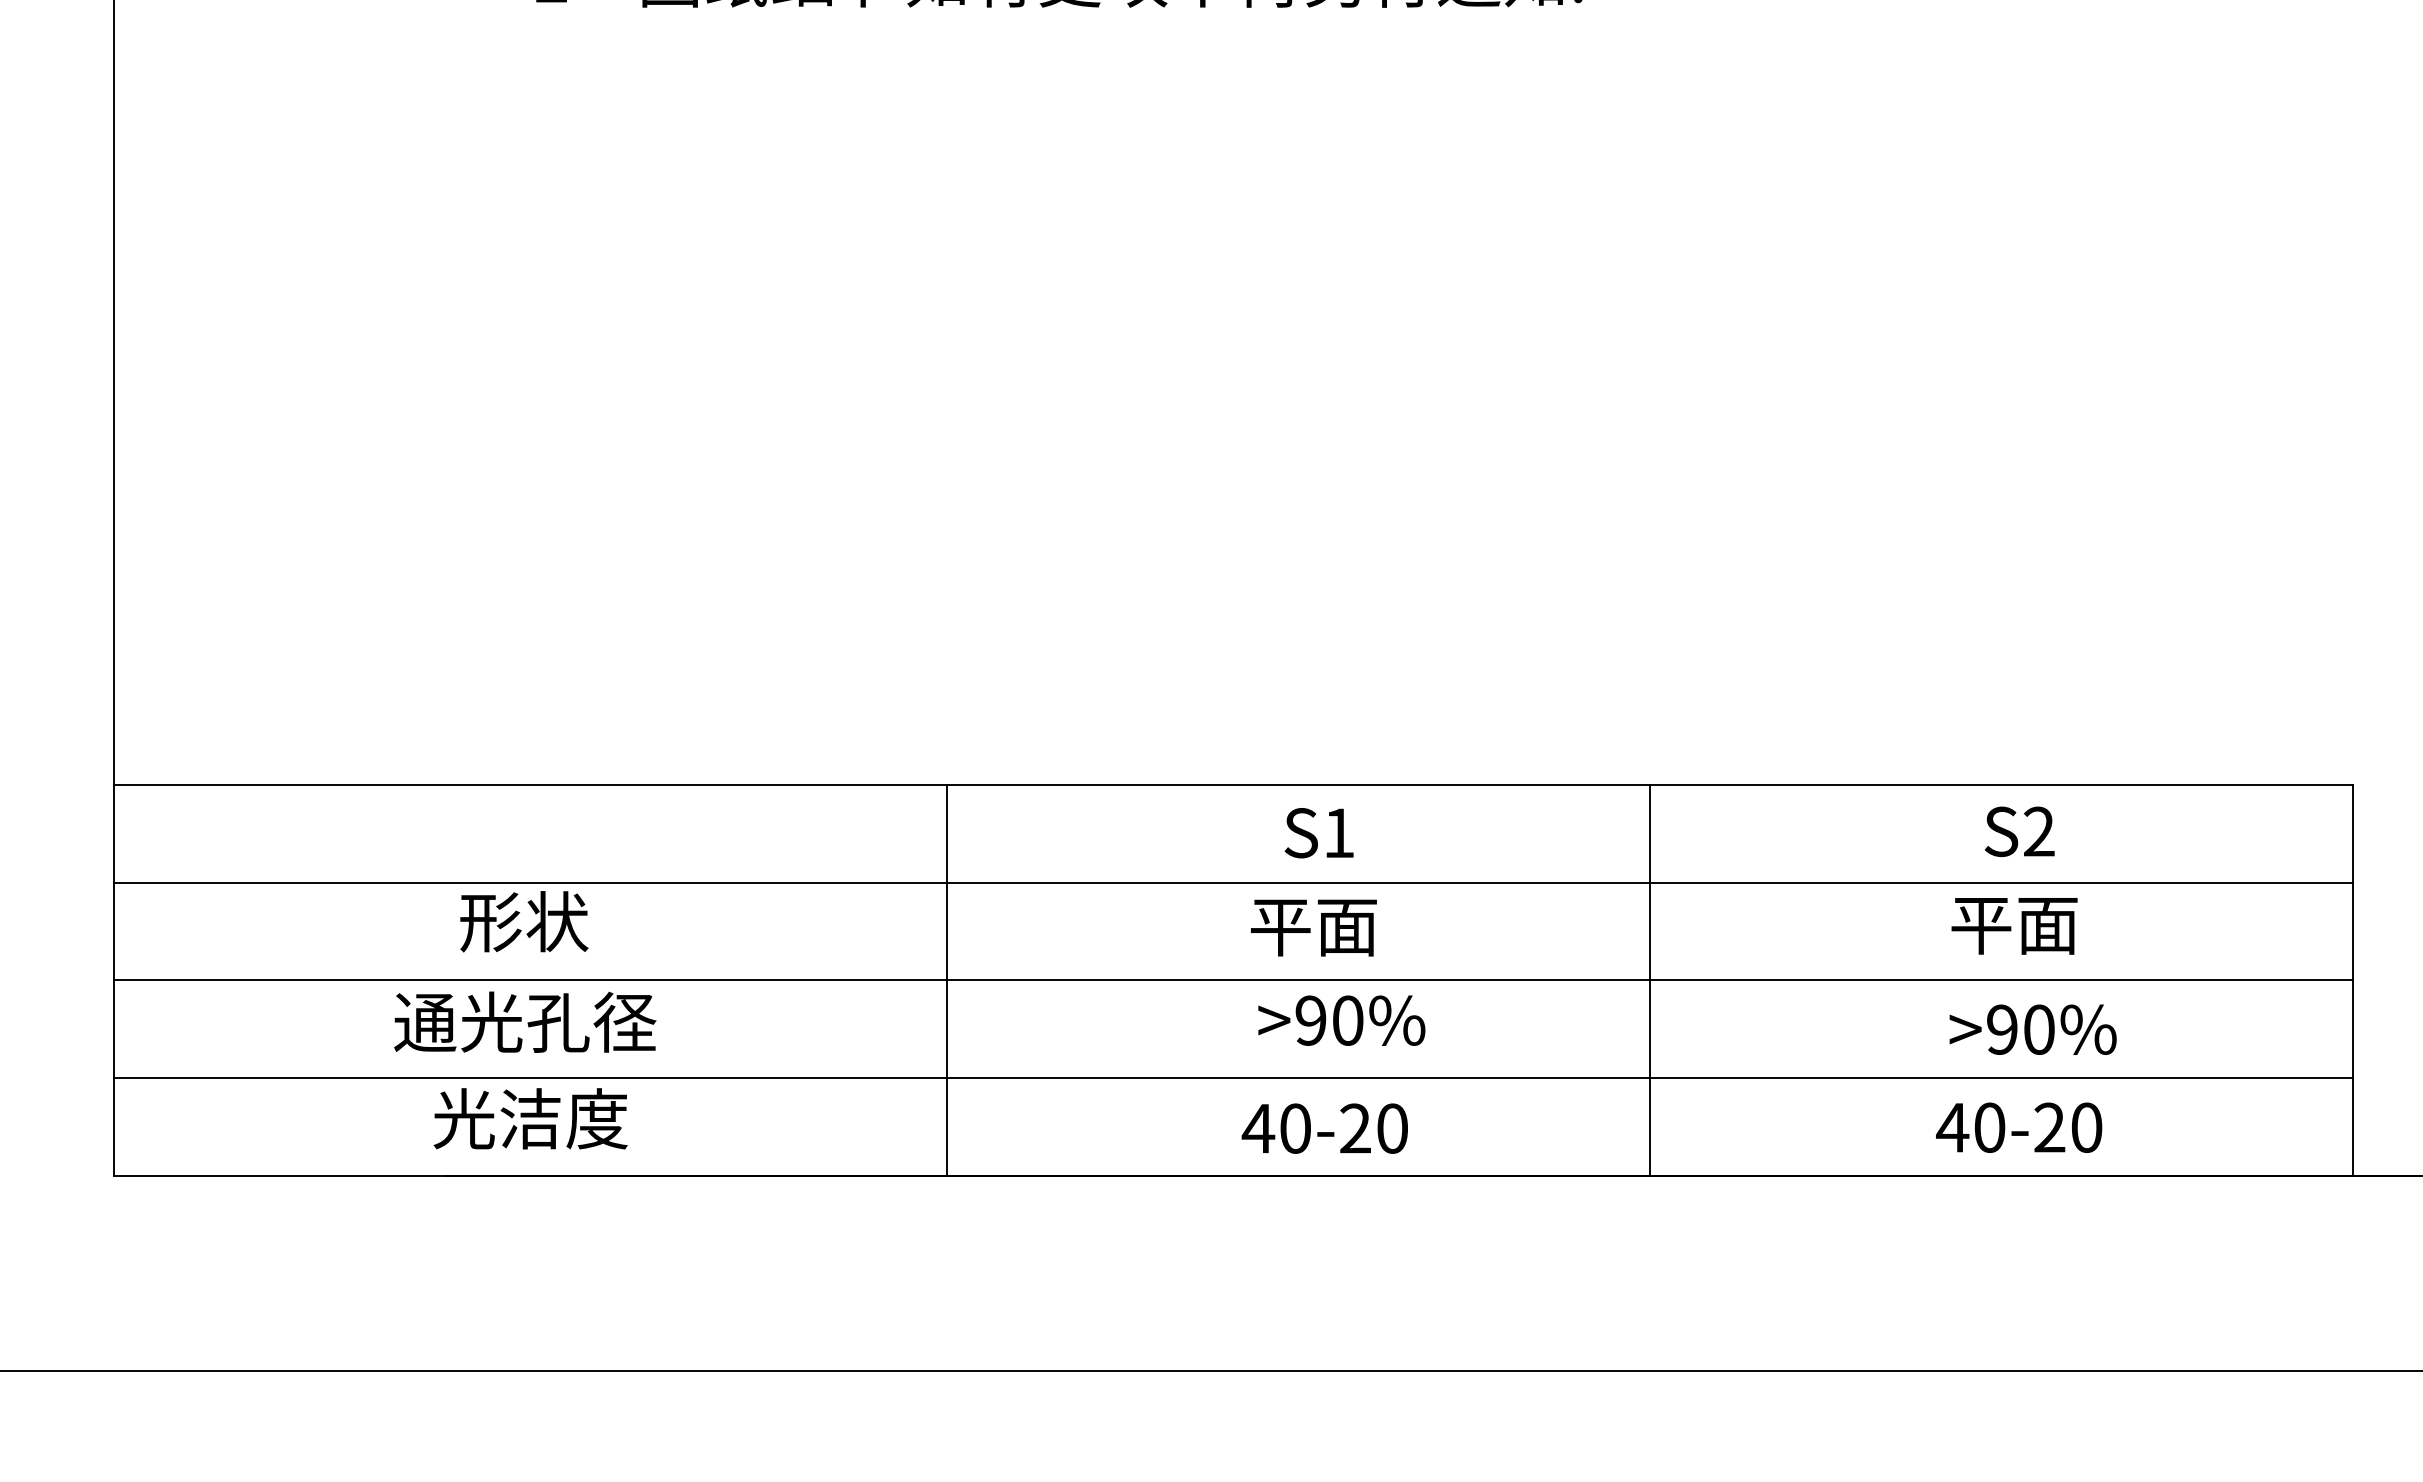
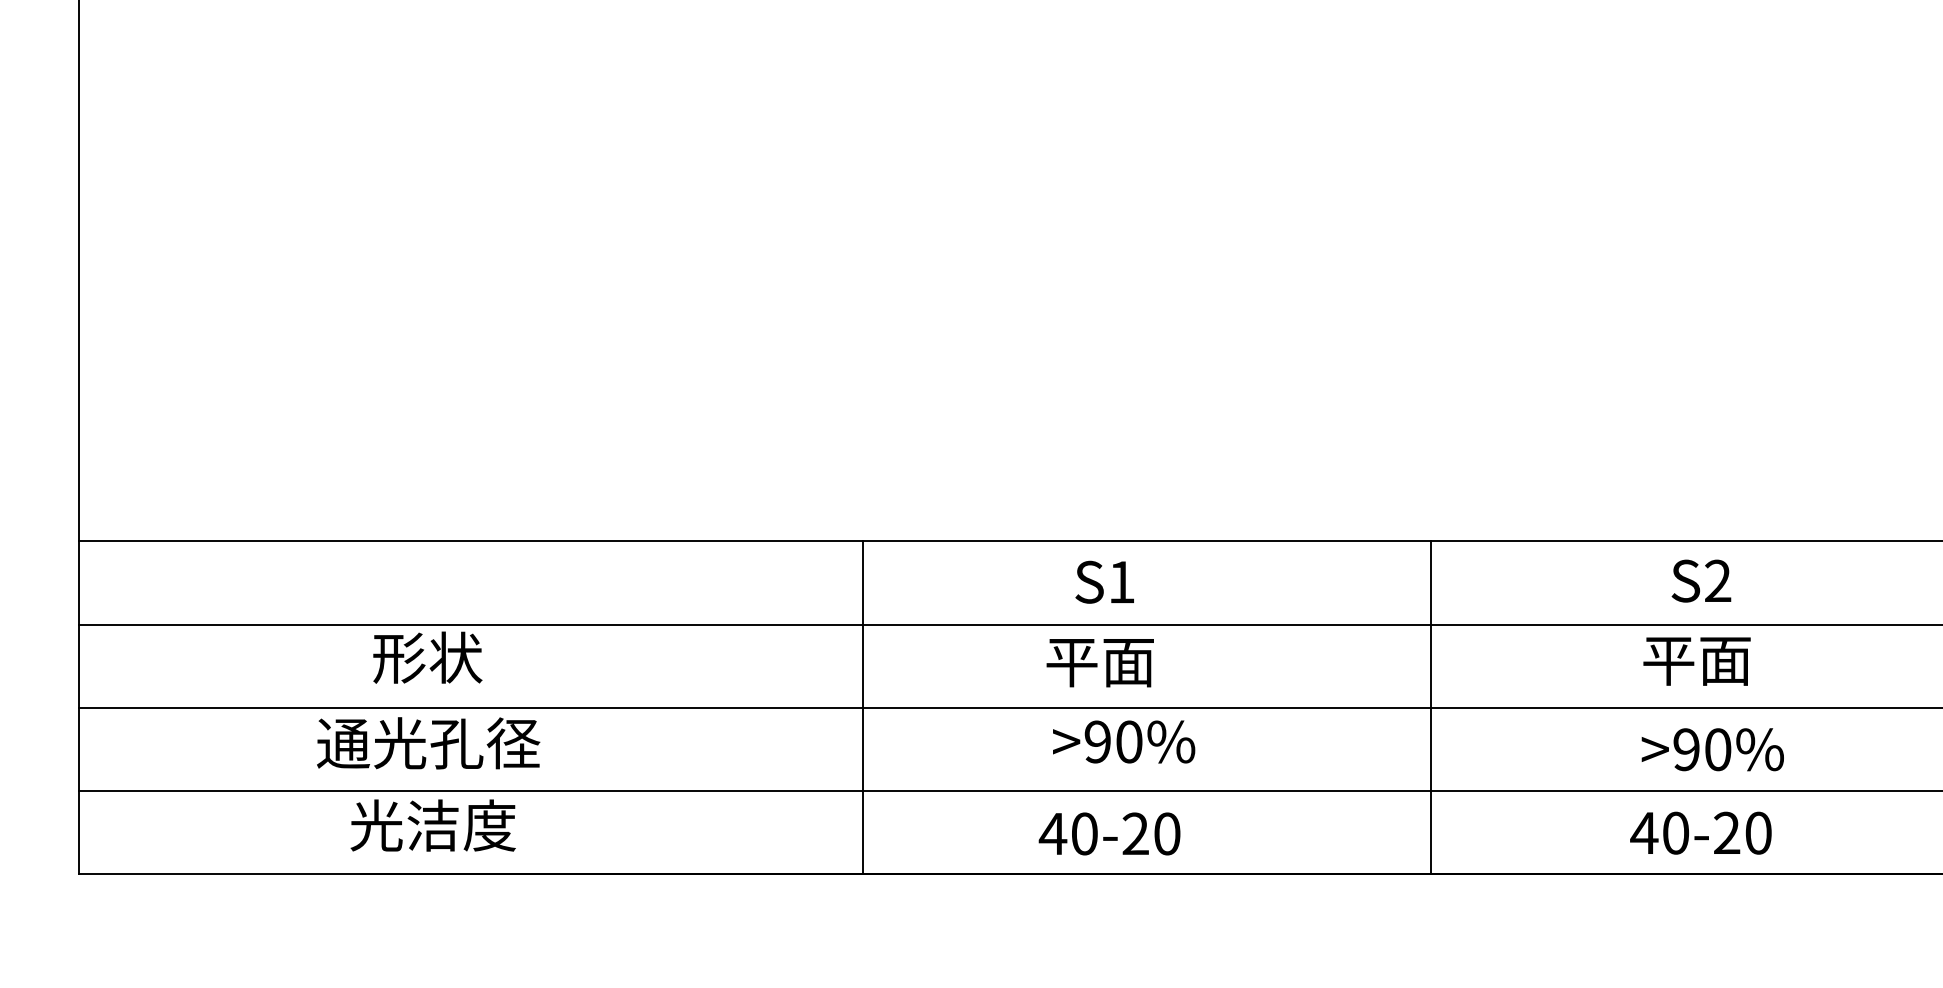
line: (946, 980) -> (862, 707), moved
line: (1649, 980) -> (1430, 707), moved

